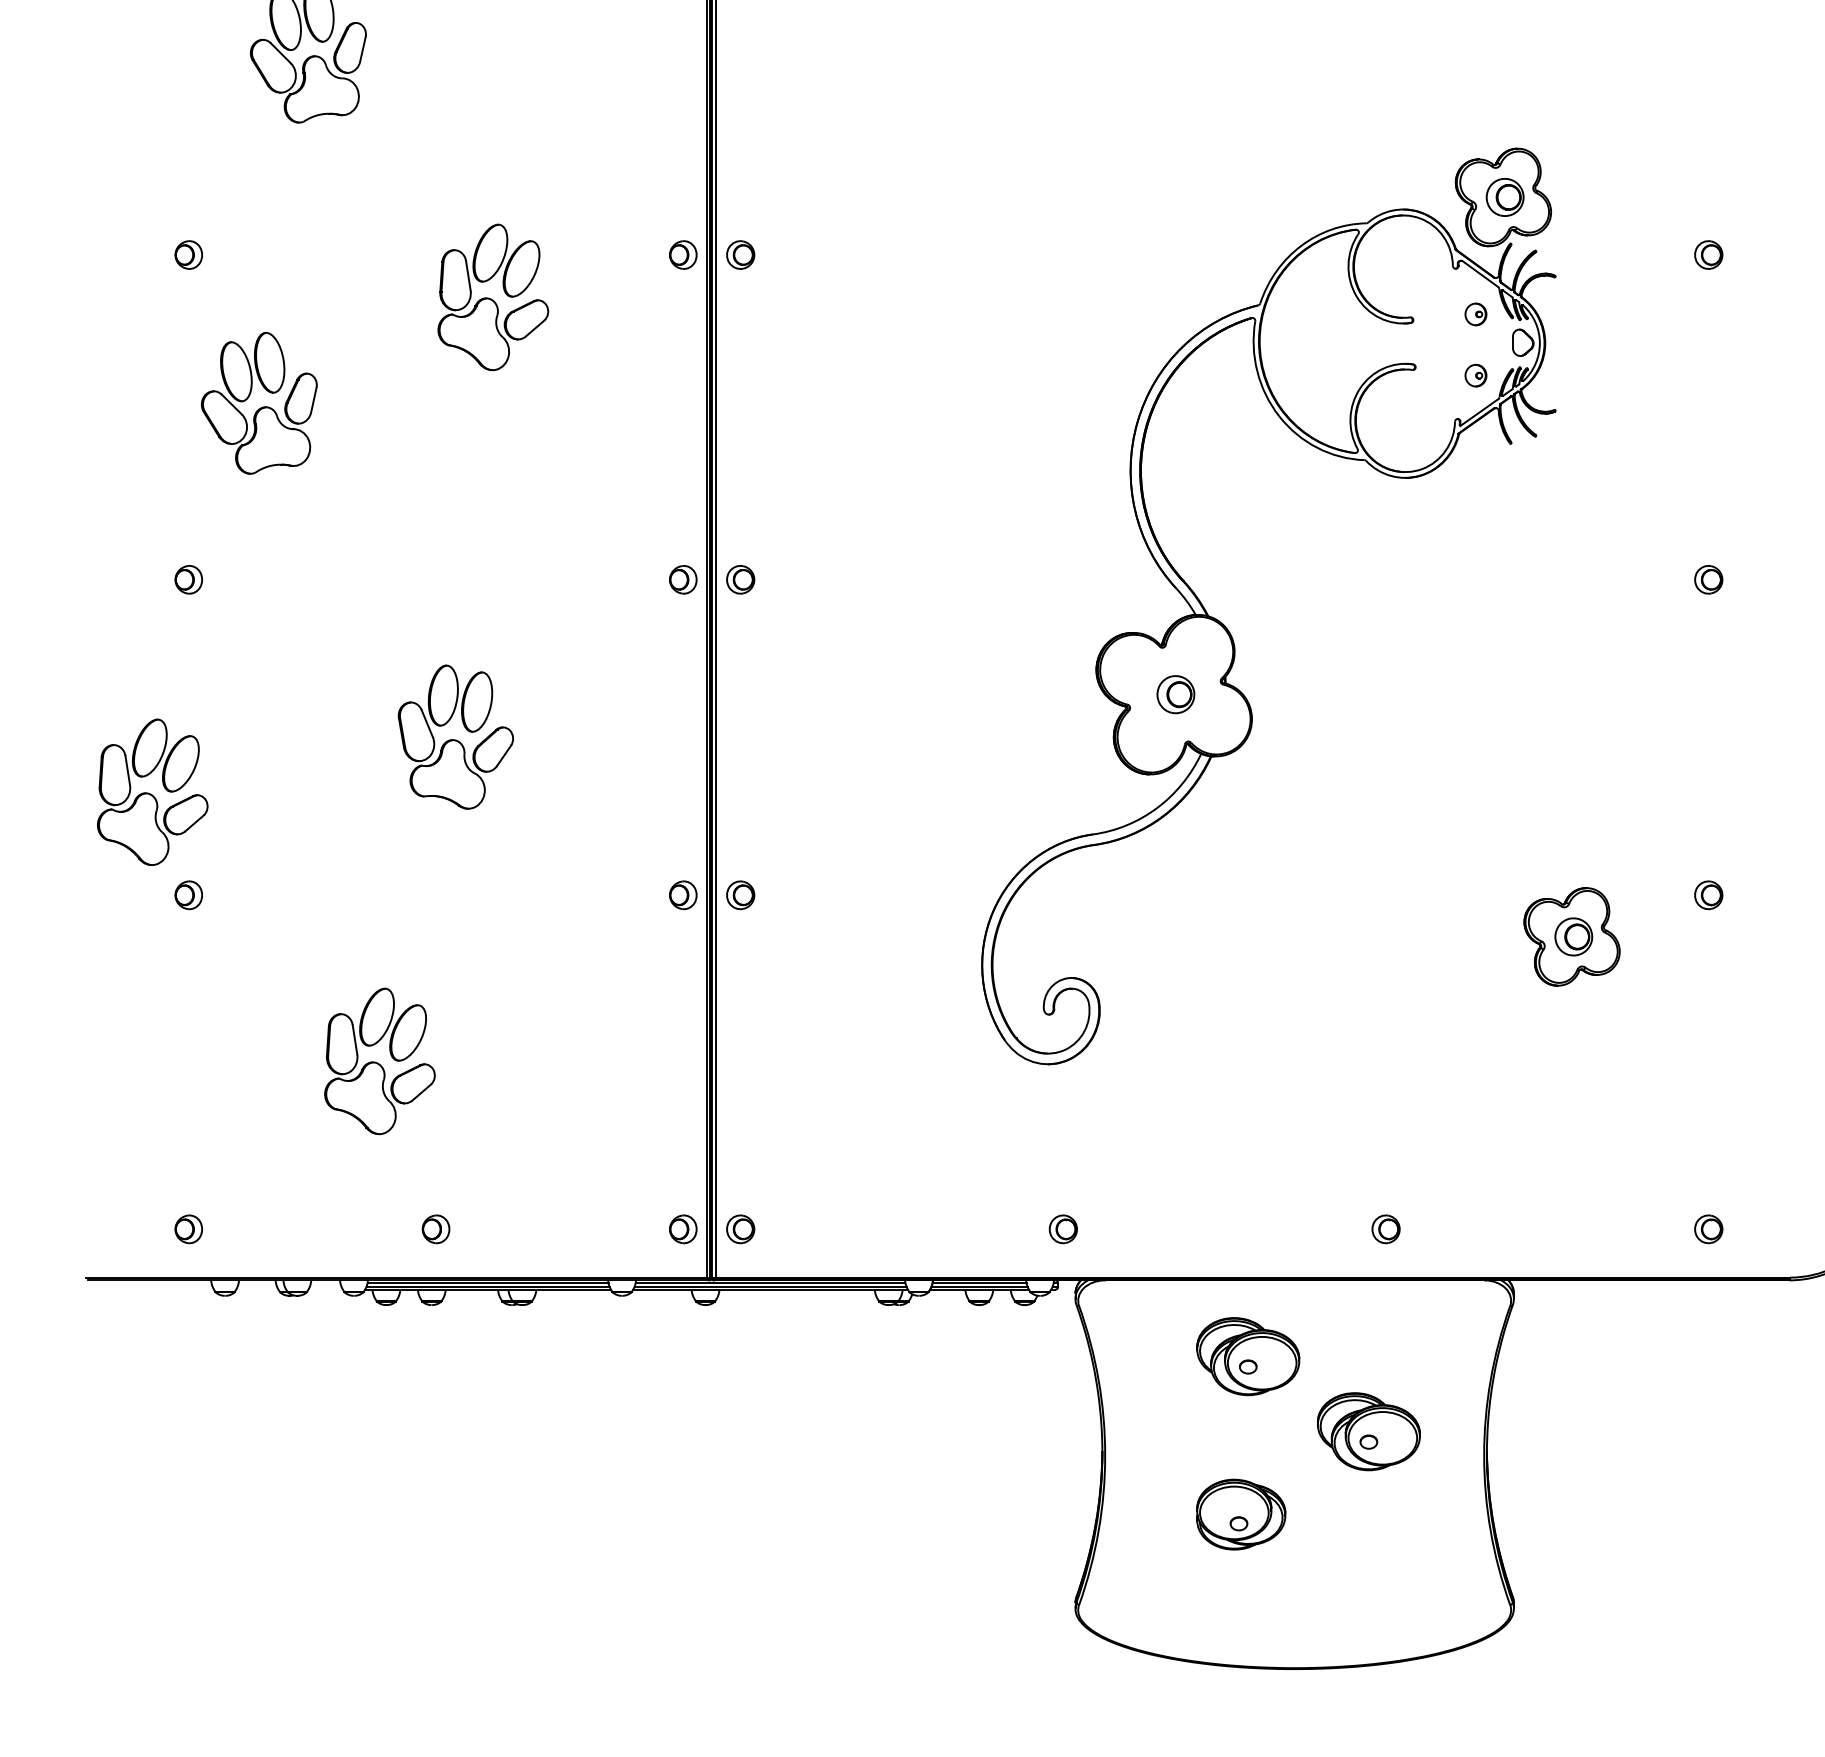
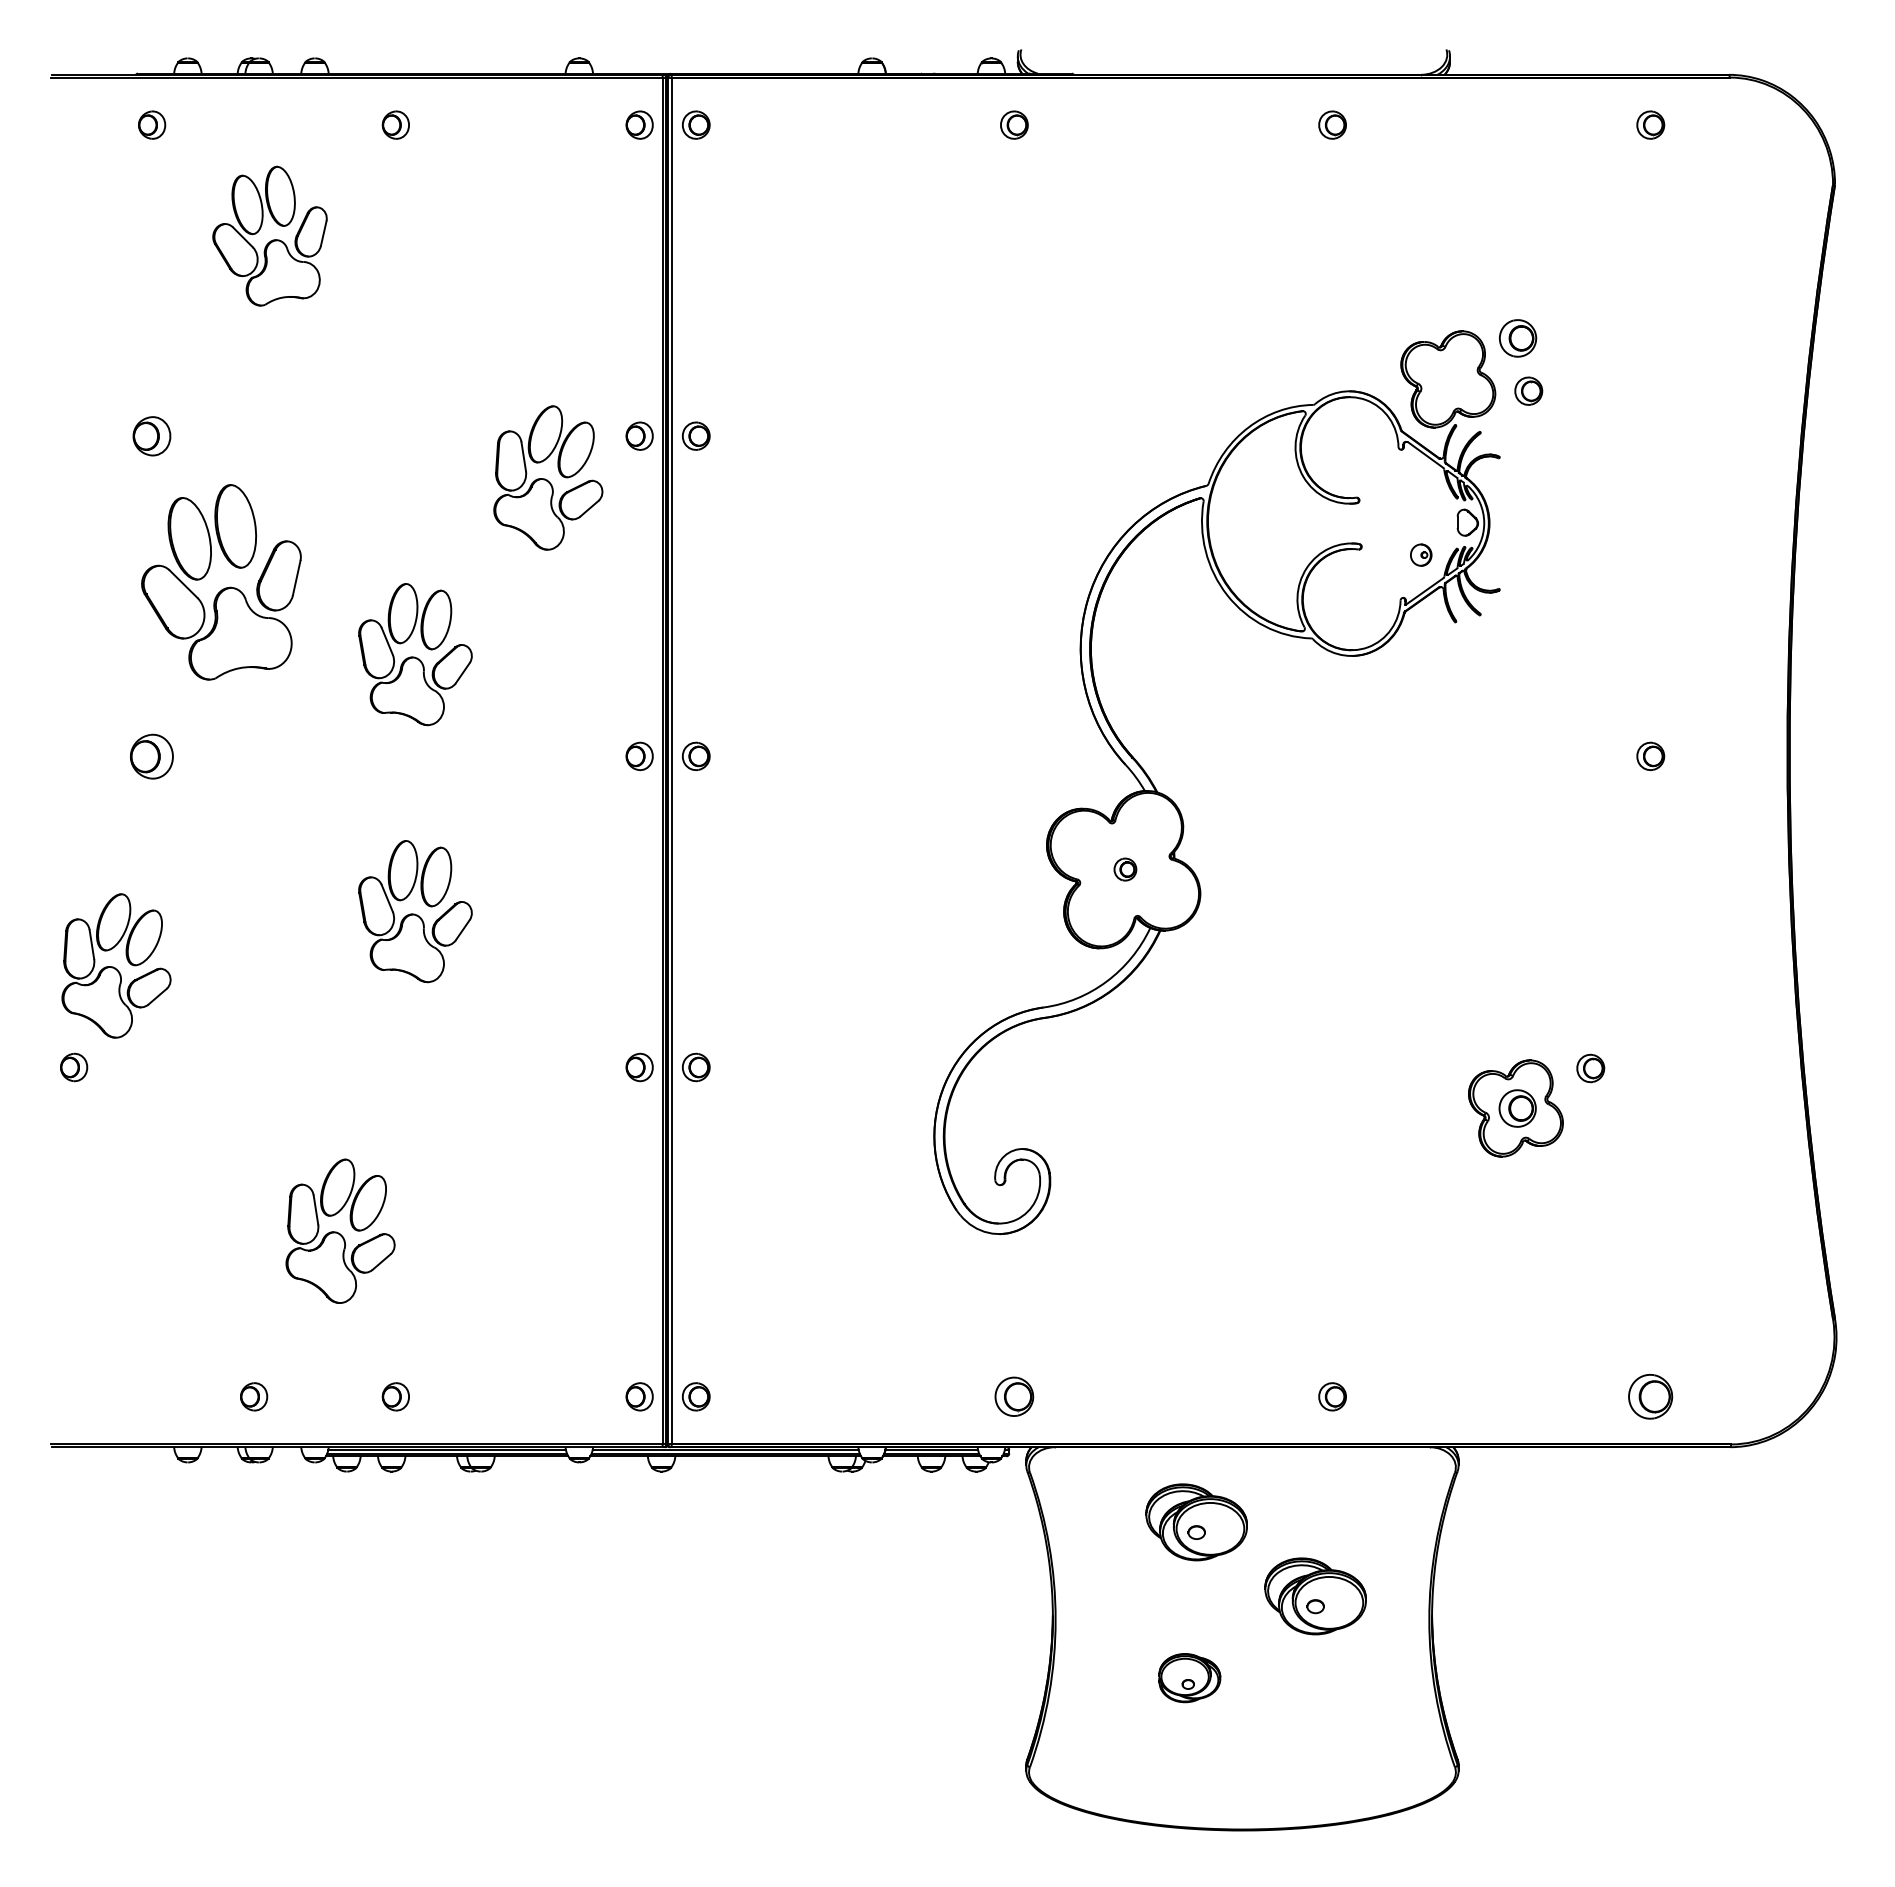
part: (1505, 197) -> (1518, 338), moved
part: (189, 254) -> (152, 435), size x1.4
part: (1708, 254) -> (1528, 390), moved
part: (493, 296) -> (548, 477), moved
part: (1476, 314) -> (1421, 494), removed
part: (259, 403) -> (221, 582), size x1.4
part: (455, 476) -> (415, 654), added
part: (189, 578) -> (152, 755), size x1.6
part: (1176, 694) -> (1125, 869), size x0.6
part: (189, 895) -> (74, 1067), moved
part: (1708, 895) -> (1590, 1068), moved
part: (189, 1228) -> (254, 1396), moved
part: (1063, 1228) -> (1014, 1396), size x1.4
part: (1708, 1228) -> (1650, 1396), size x1.6
part: (1240, 1513) -> (1189, 1677), size x0.7

